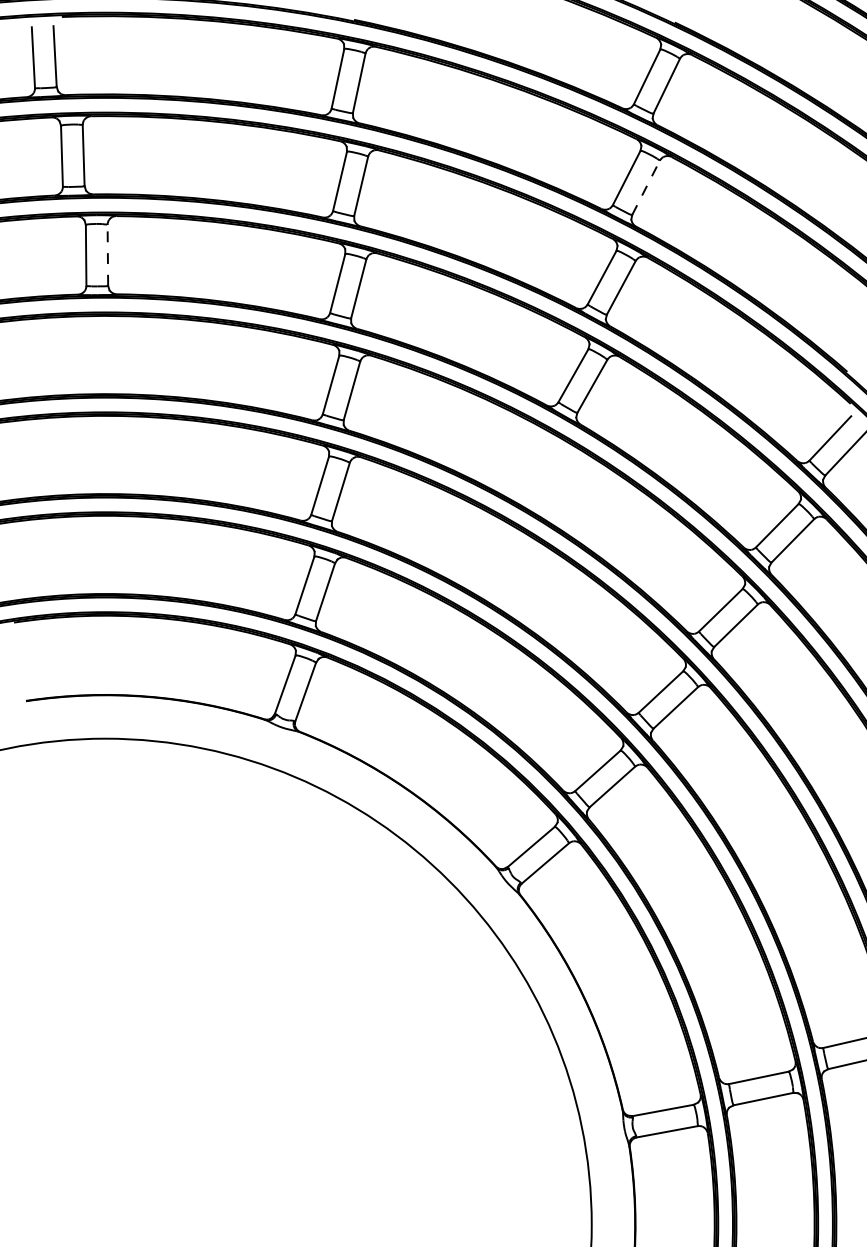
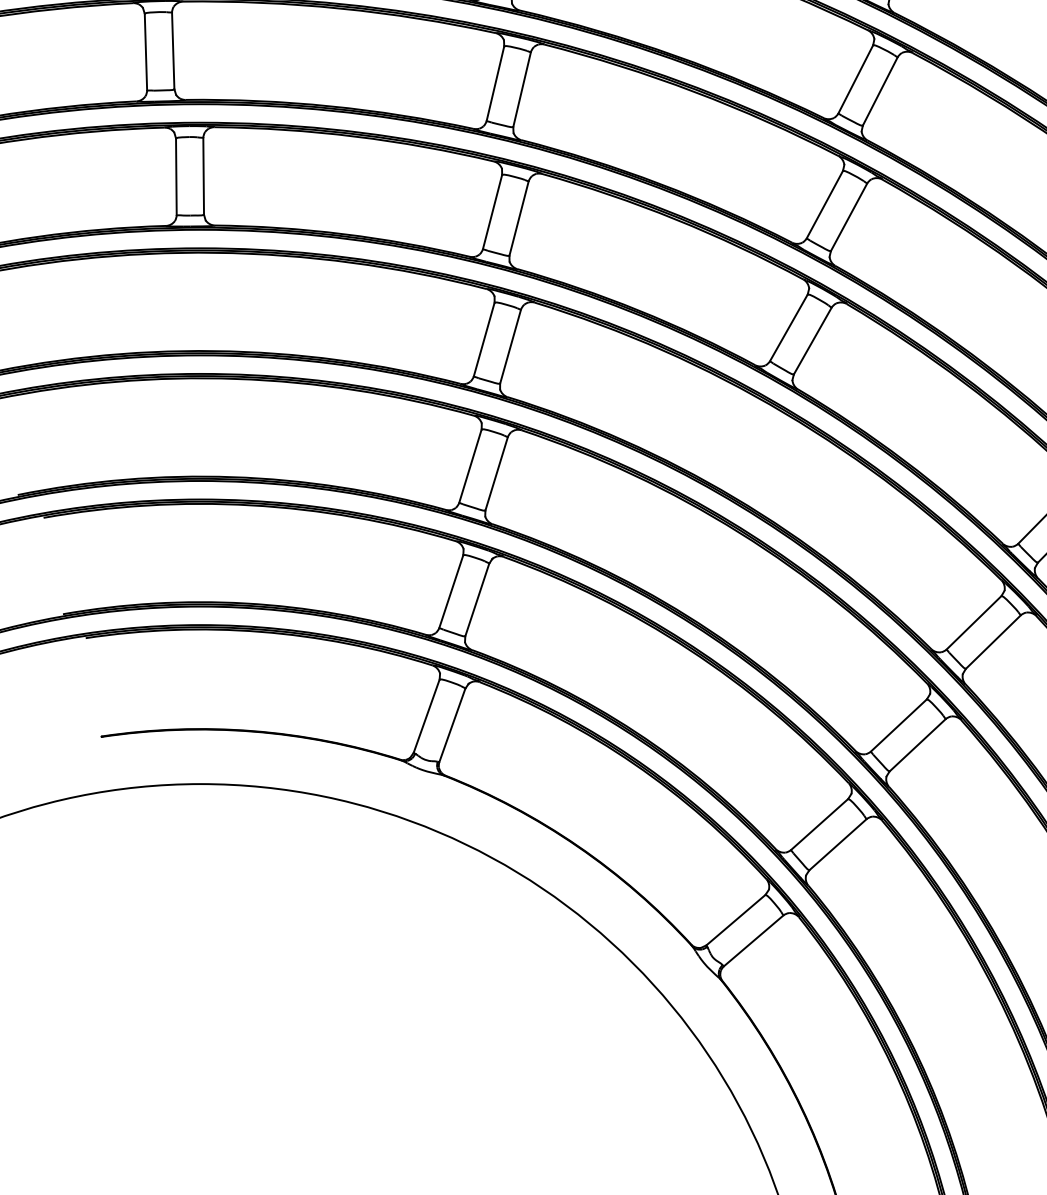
line: (646, 187) -> (880, 91), dashed -> solid
line: (107, 254) -> (203, 175), dashed -> solid

